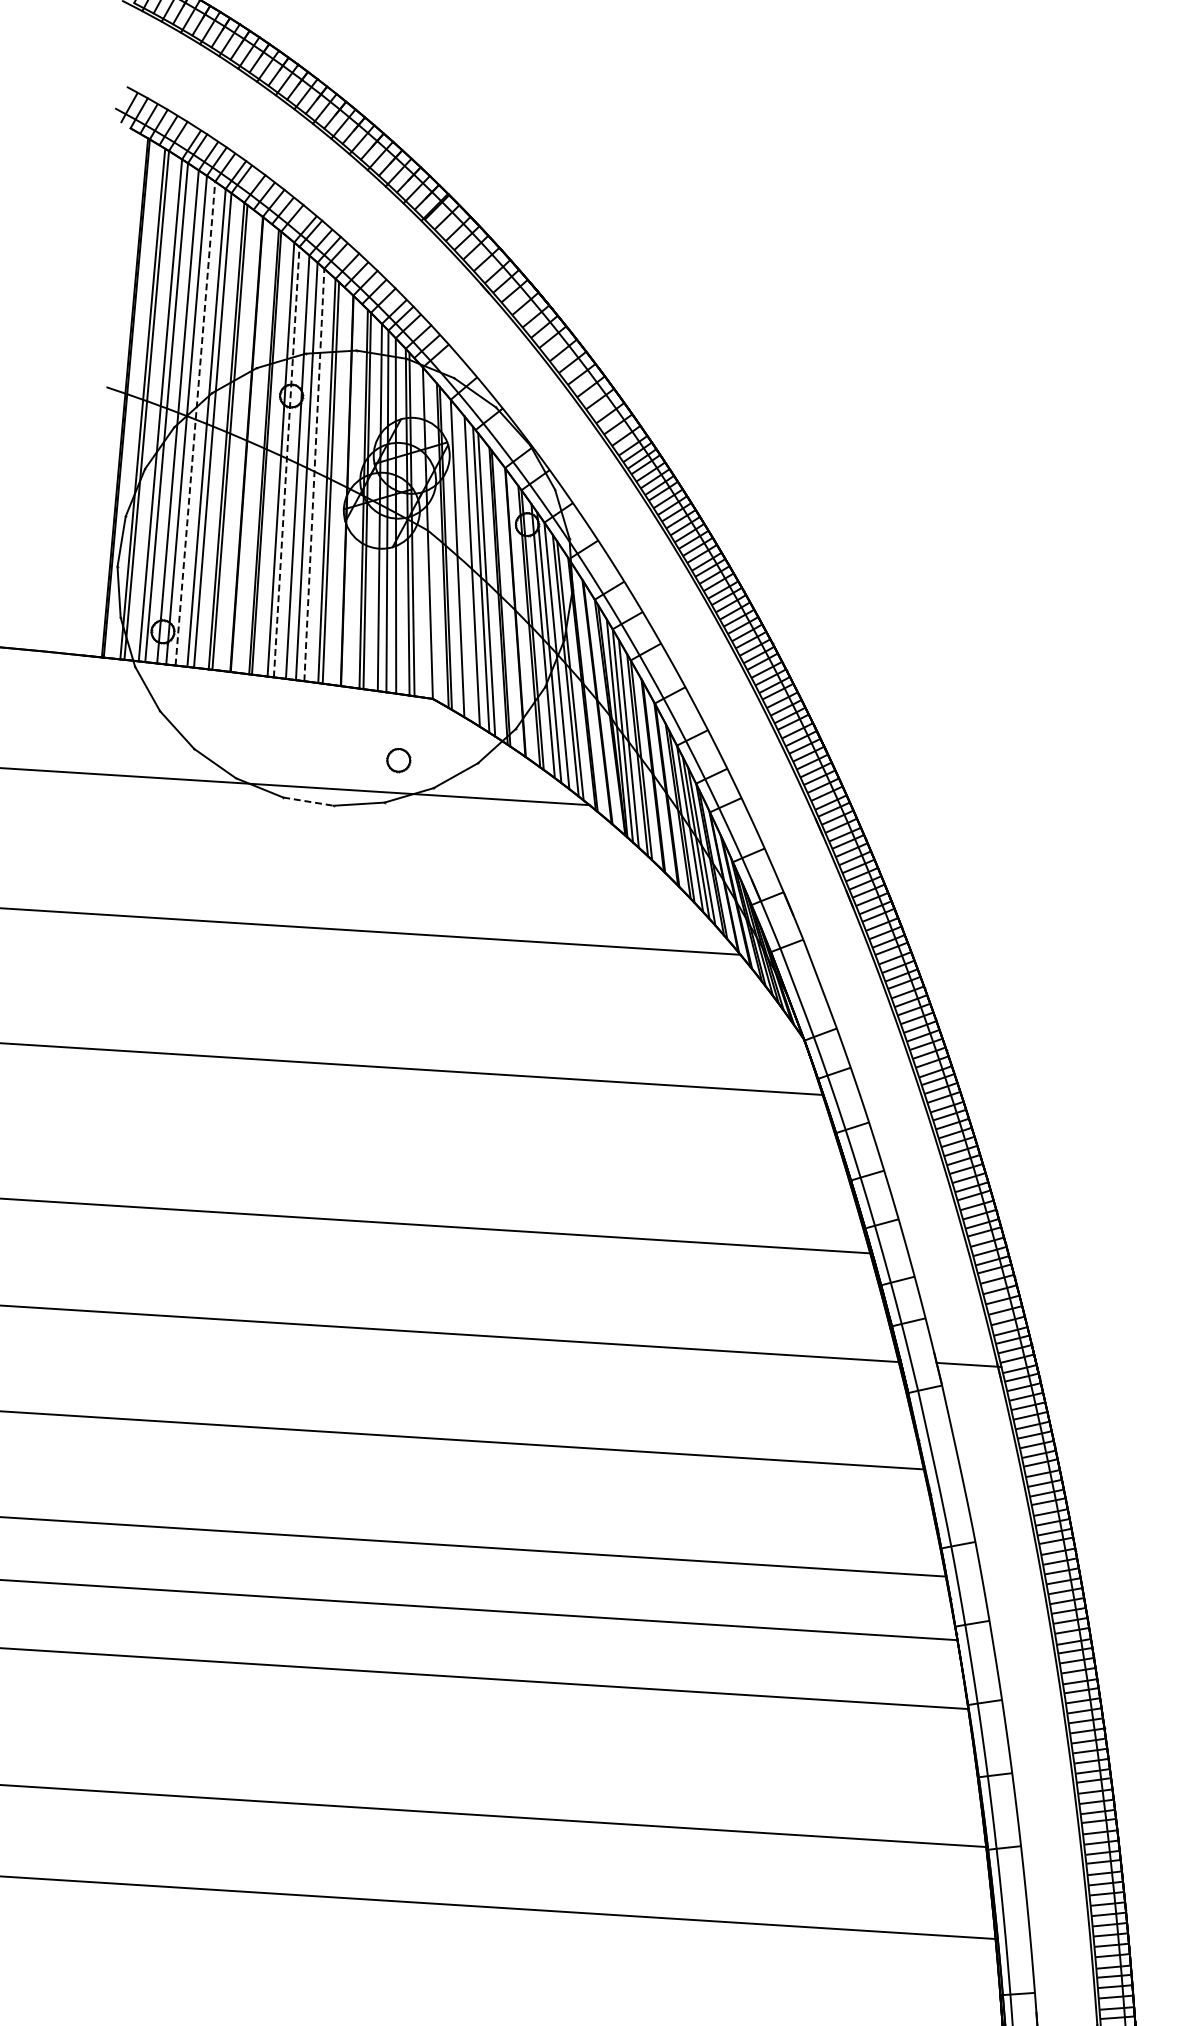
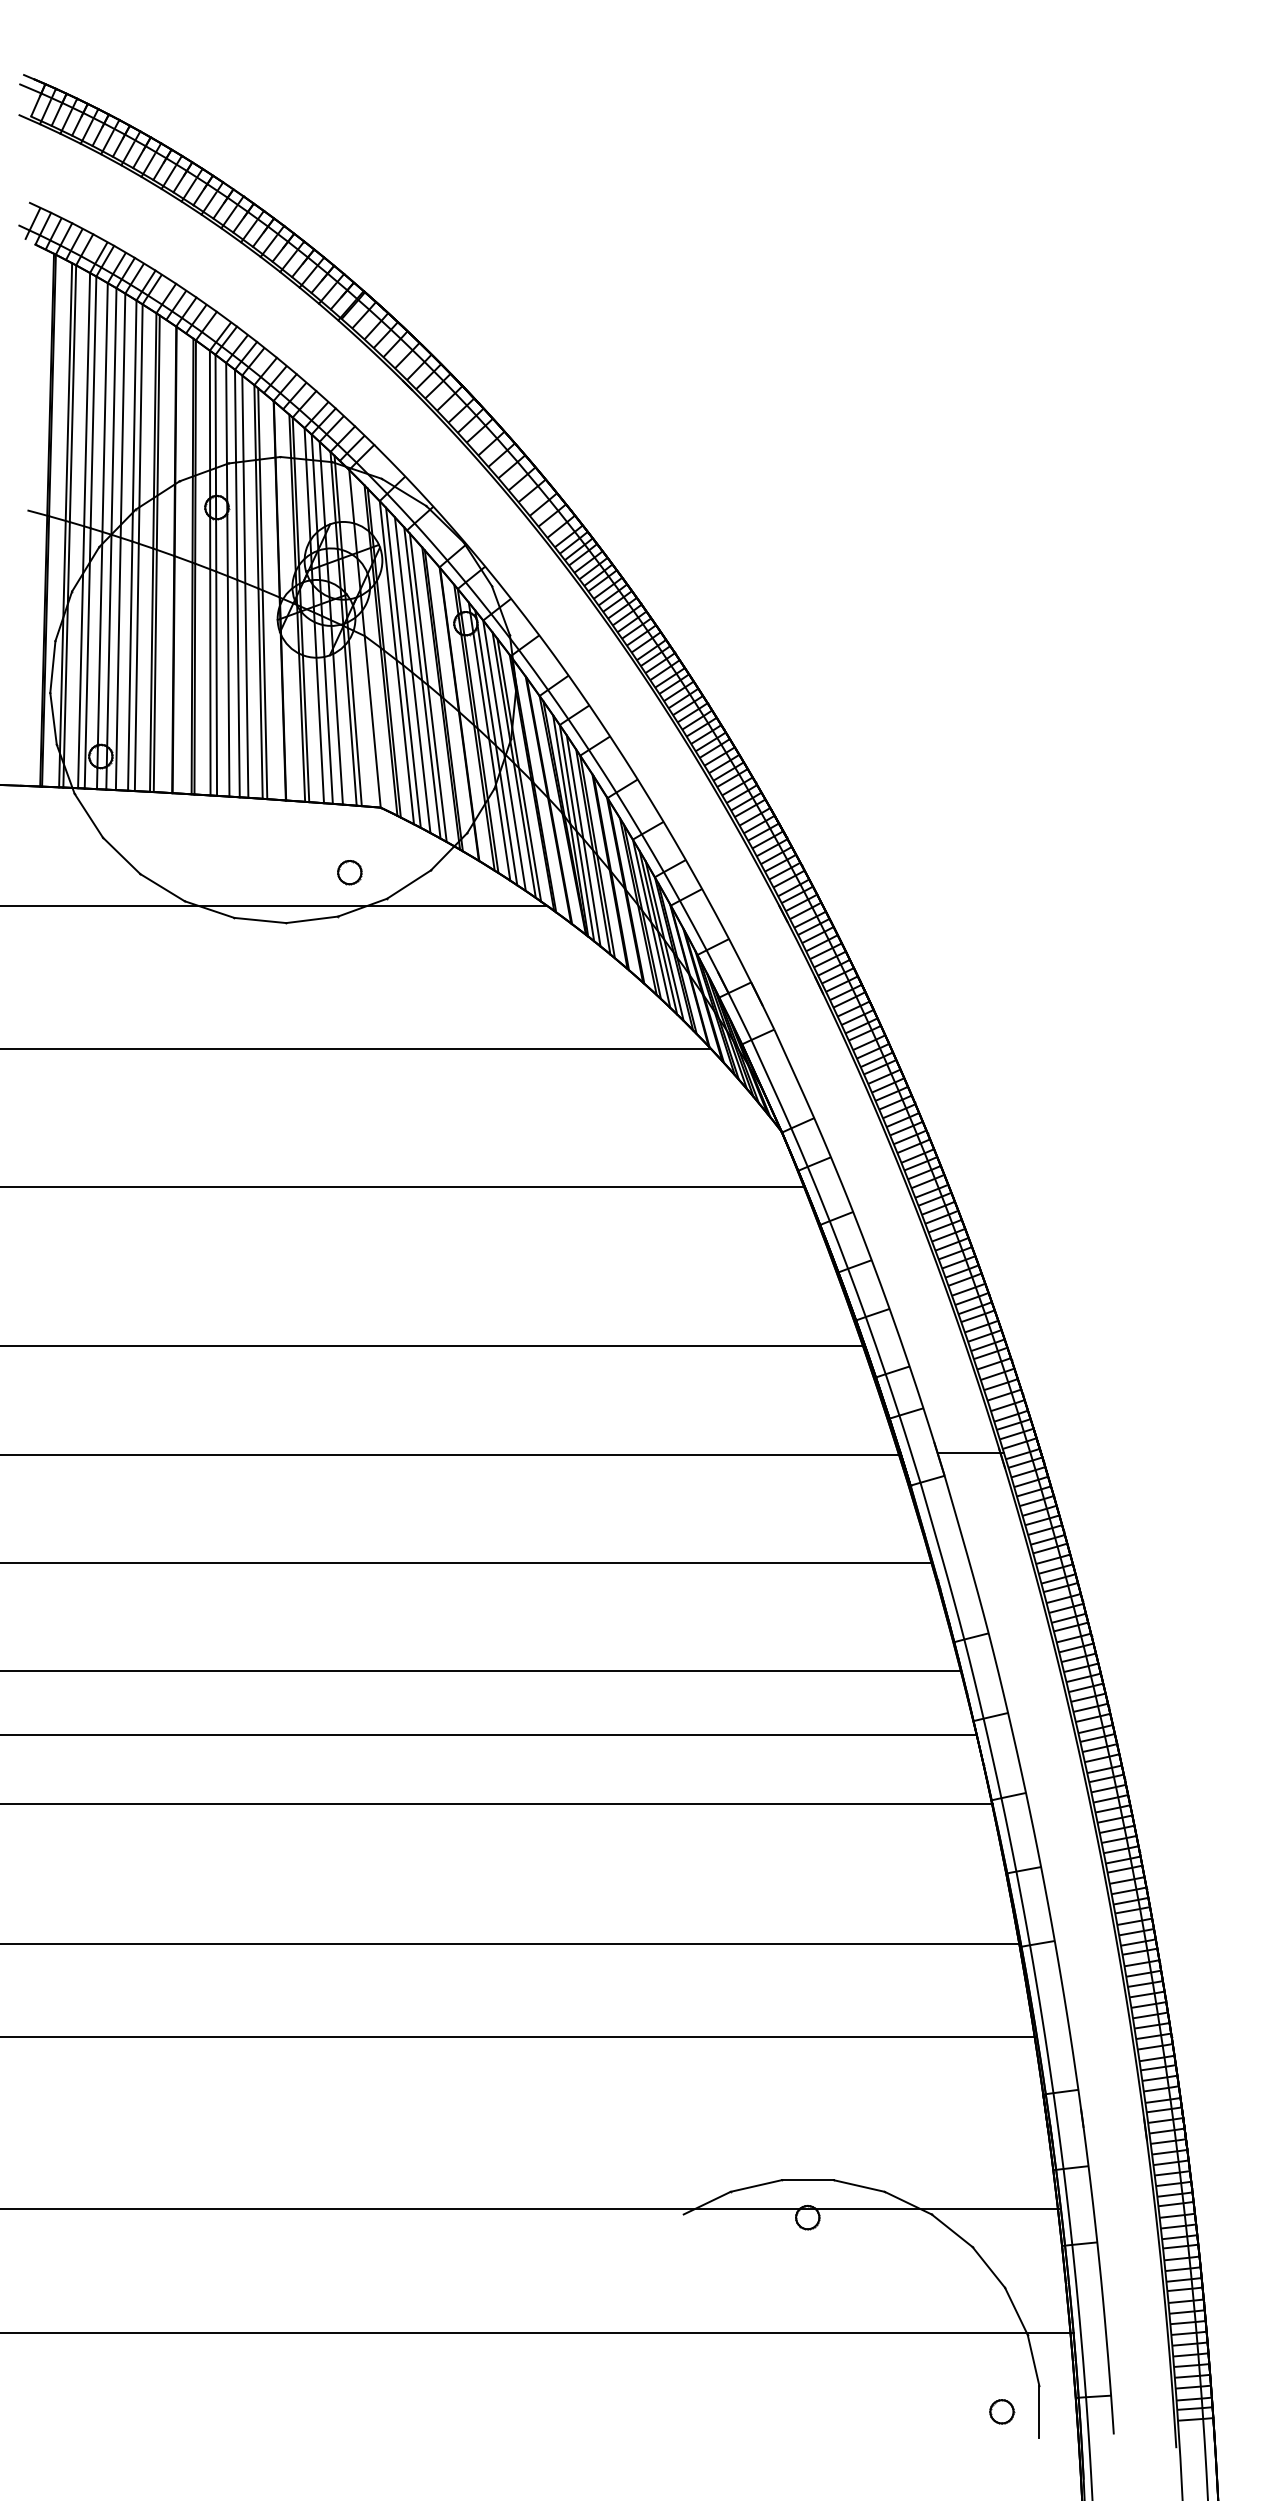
line: (195, 423) -> (120, 541), dashed -> solid
line: (286, 461) -> (216, 574), dashed -> solid
line: (314, 474) -> (245, 586), dashed -> solid
line: (463, 563) -> (403, 667), added
line: (308, 801) -> (260, 920), dashed -> solid

